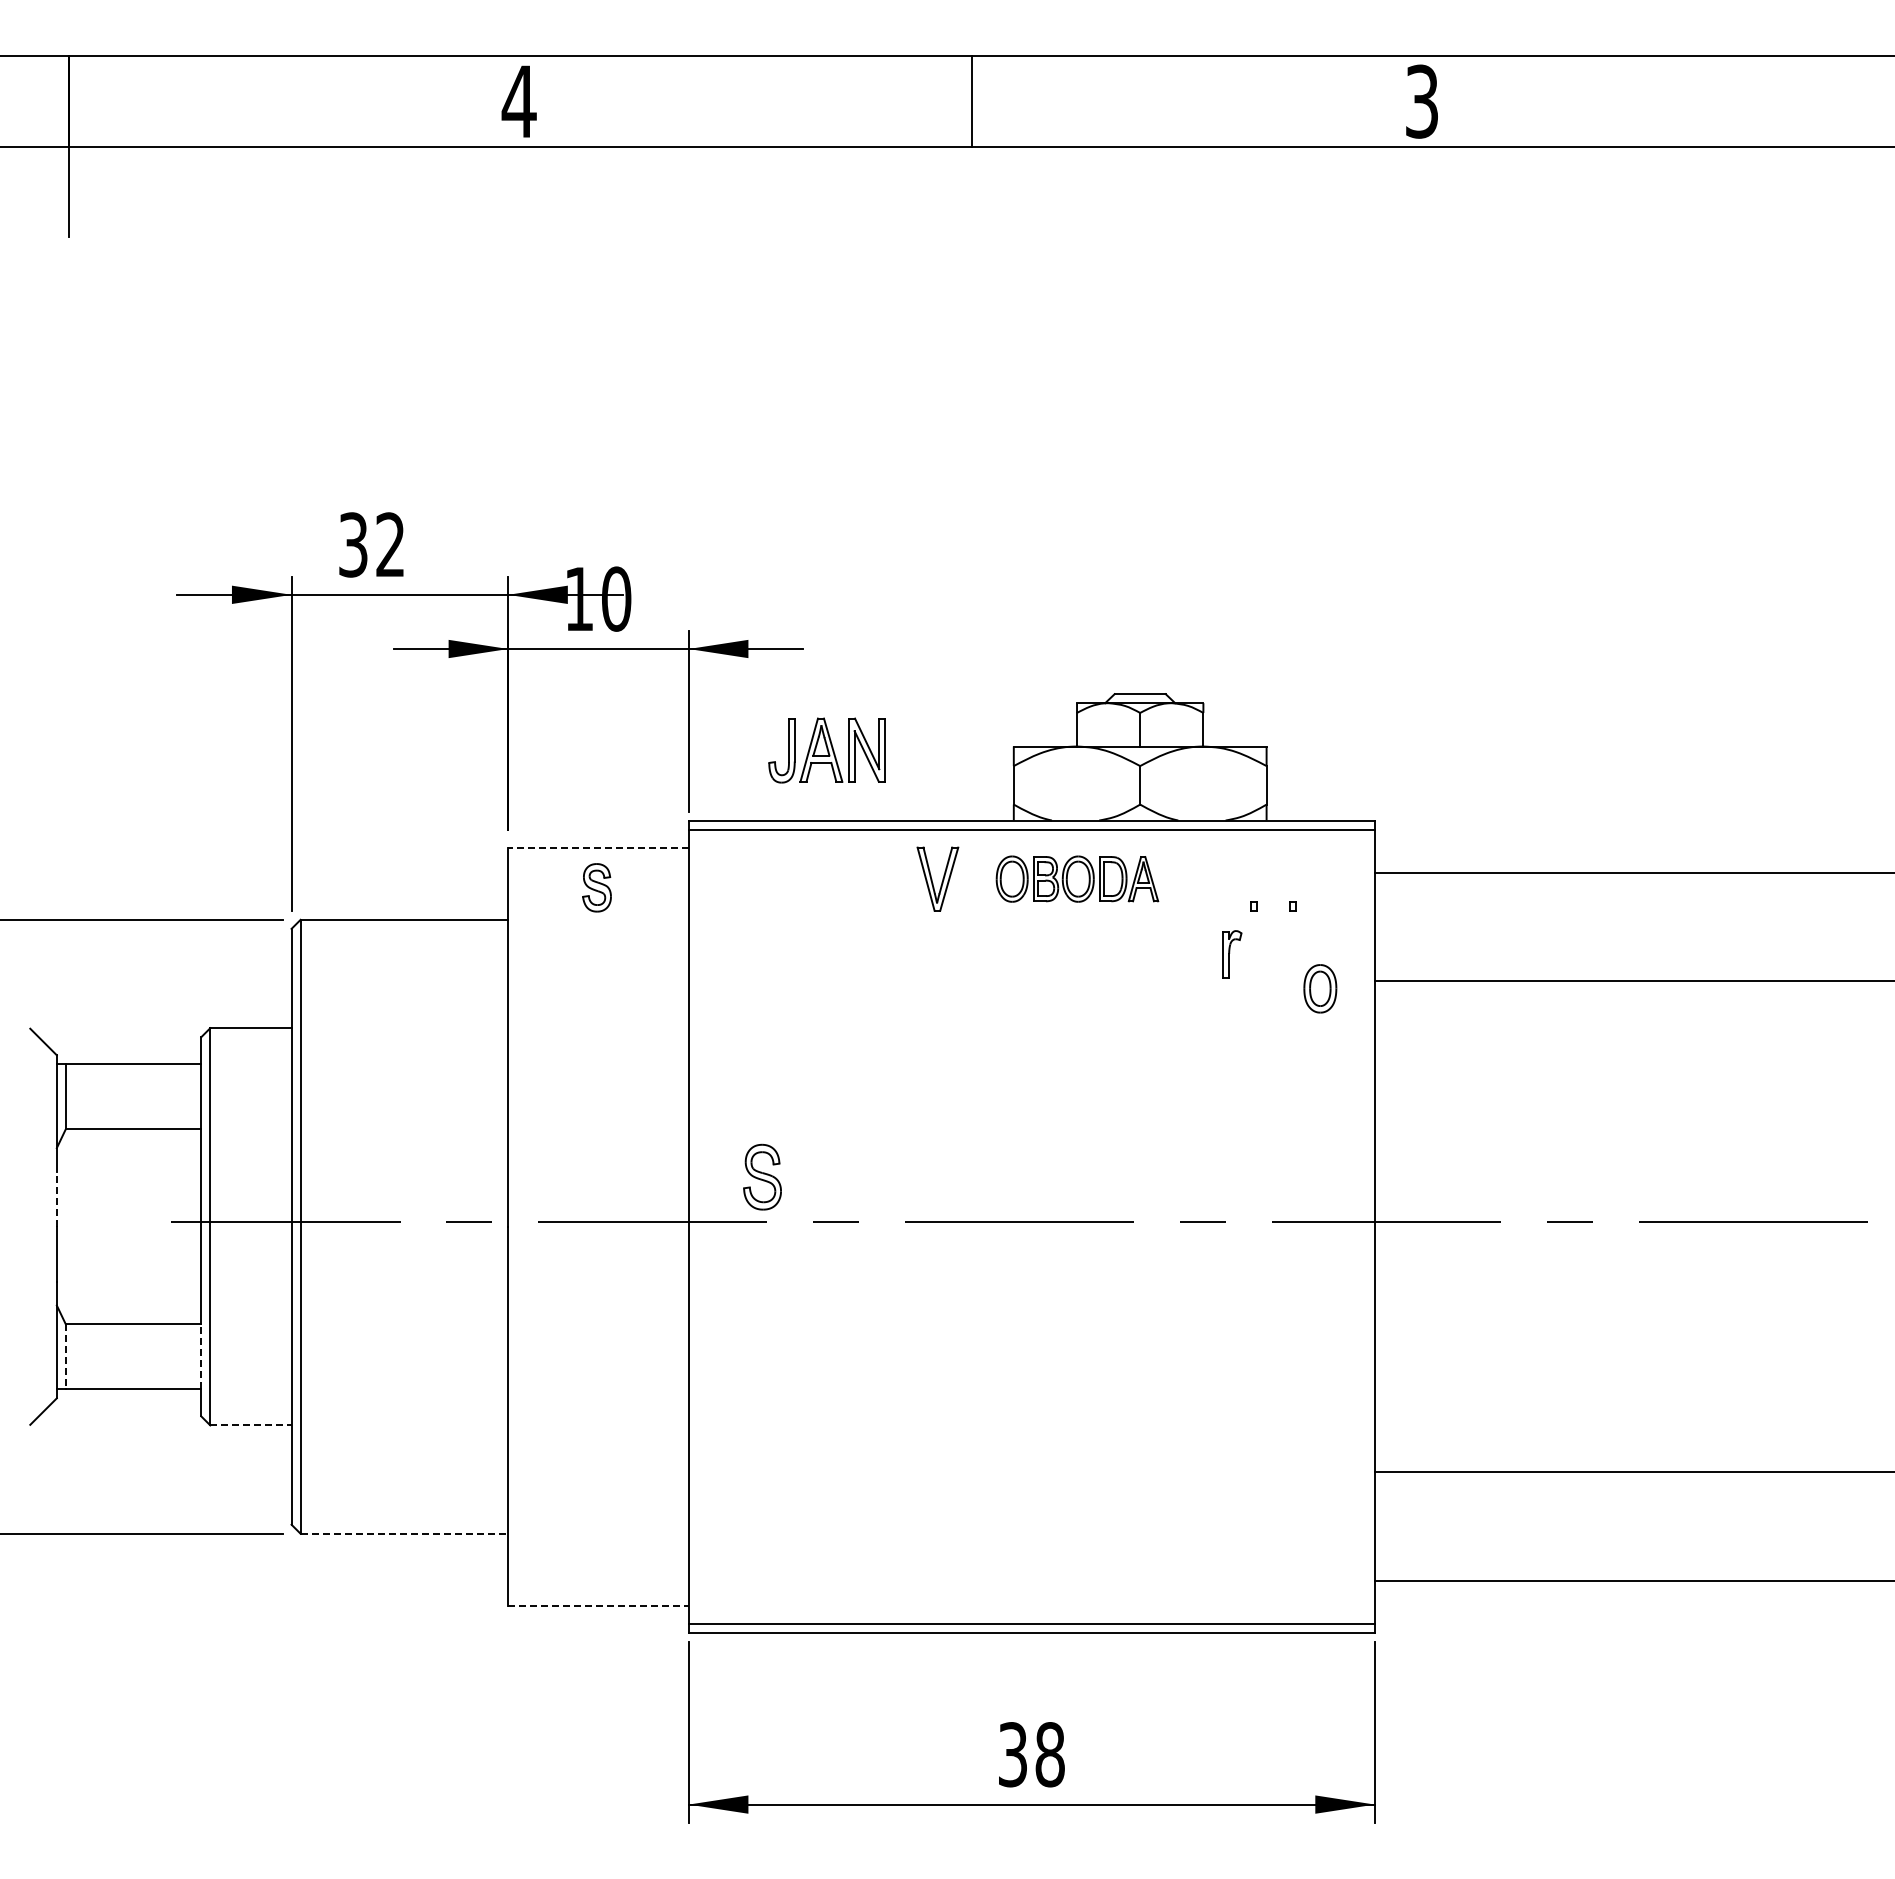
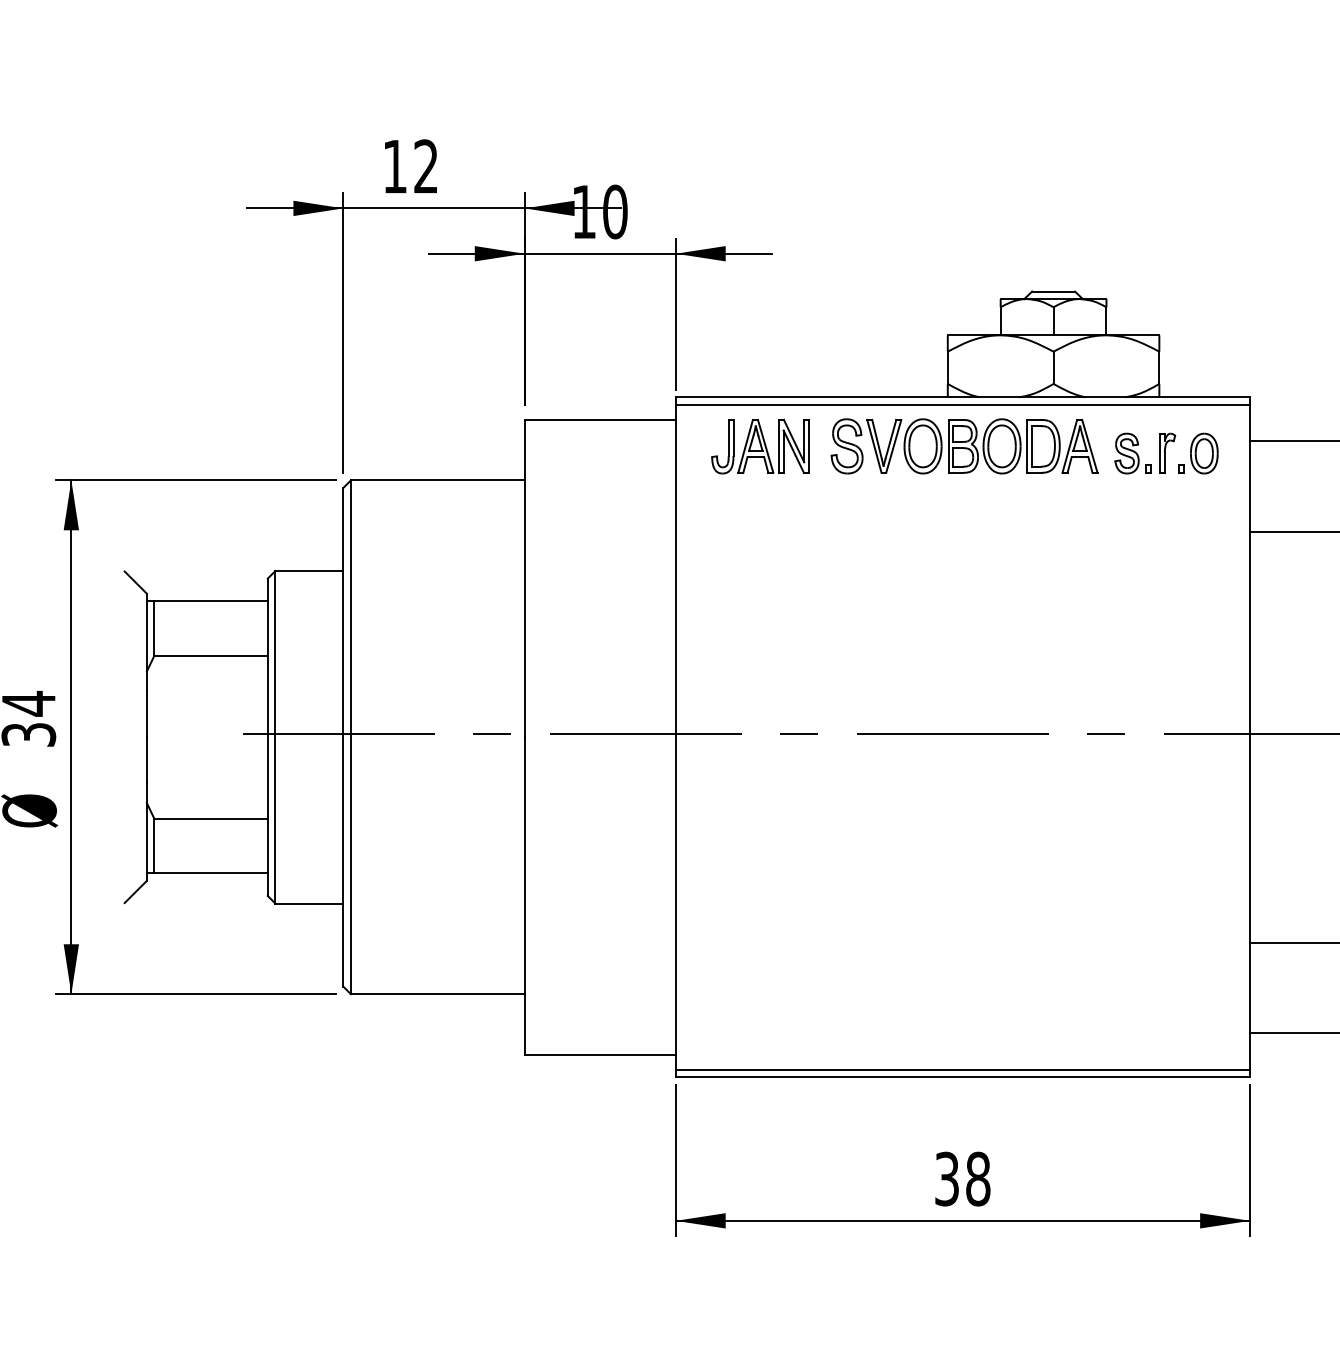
text: (353, 544) -> (395, 166), 32 -> 12
part: (826, 750) -> (760, 446), moved
line: (598, 847) -> (600, 419), dashed -> solid
part: (1077, 878) -> (1001, 445), size x1.43
part: (596, 887) -> (1126, 453), moved
part: (1232, 954) -> (1167, 453), moved
part: (1320, 988) -> (1204, 453), moved
part: (762, 1176) -> (847, 445), moved
line: (56, 1198) -> (146, 713), dashed -> solid
line: (201, 1356) -> (267, 845), dashed -> solid
line: (65, 1357) -> (154, 846), dashed -> solid
line: (250, 1425) -> (308, 903), dashed -> solid
line: (404, 1533) -> (437, 993), dashed -> solid
line: (599, 1605) -> (601, 1054), dashed -> solid

